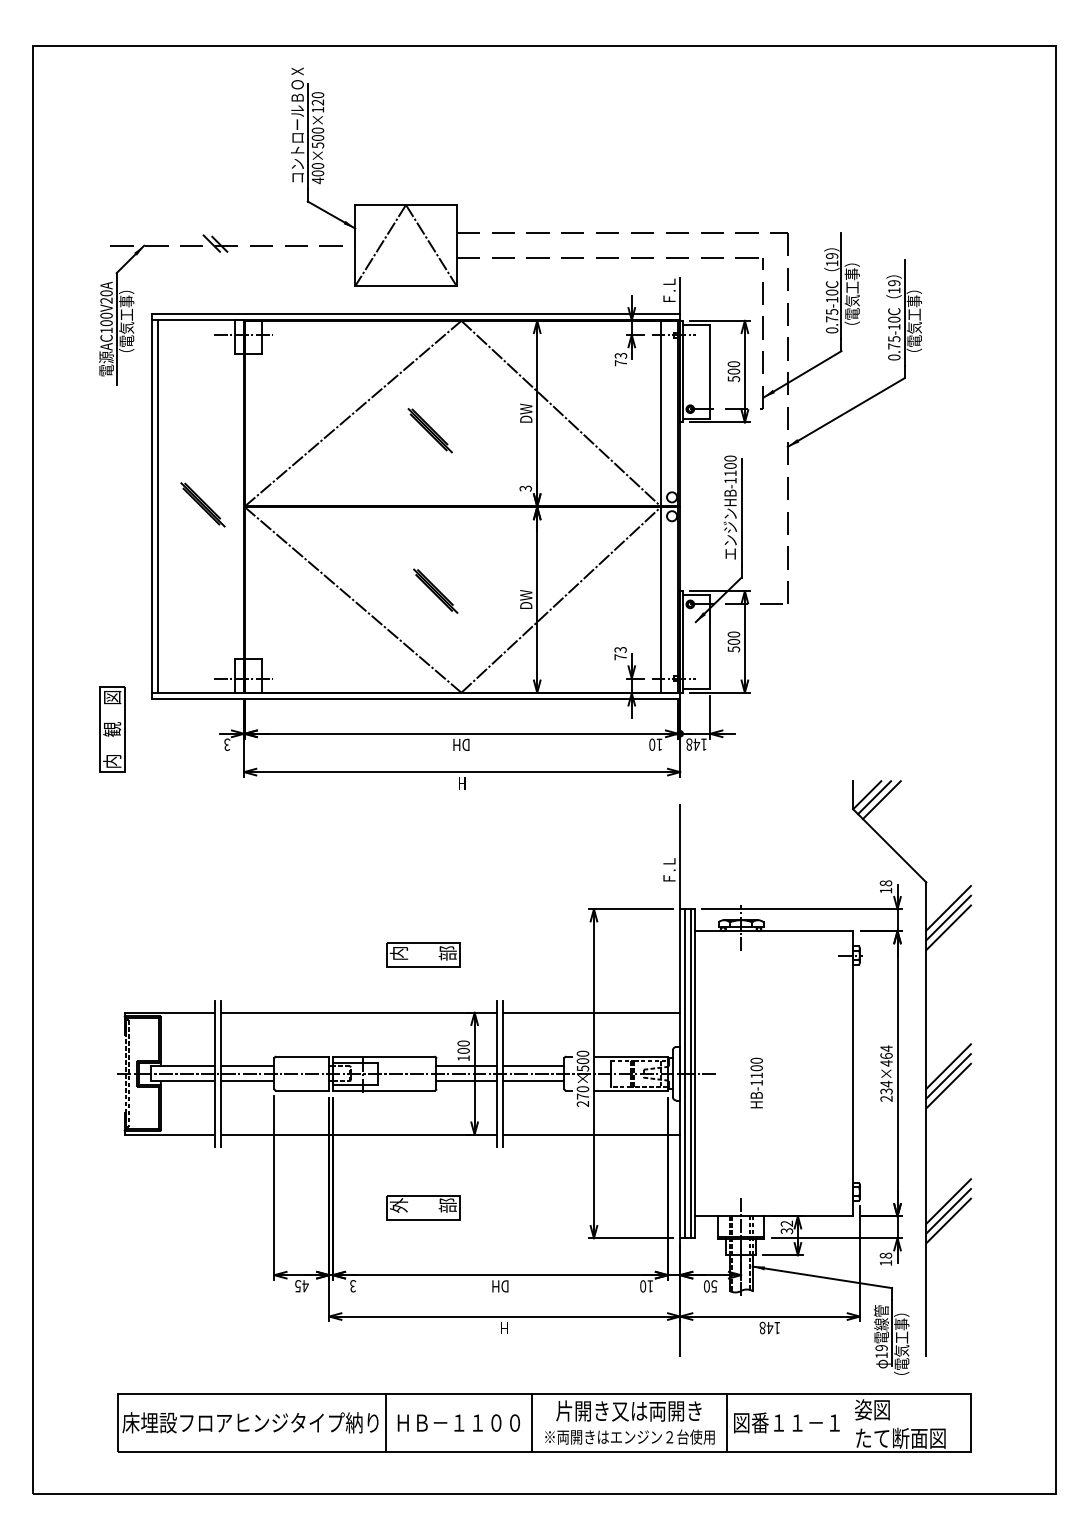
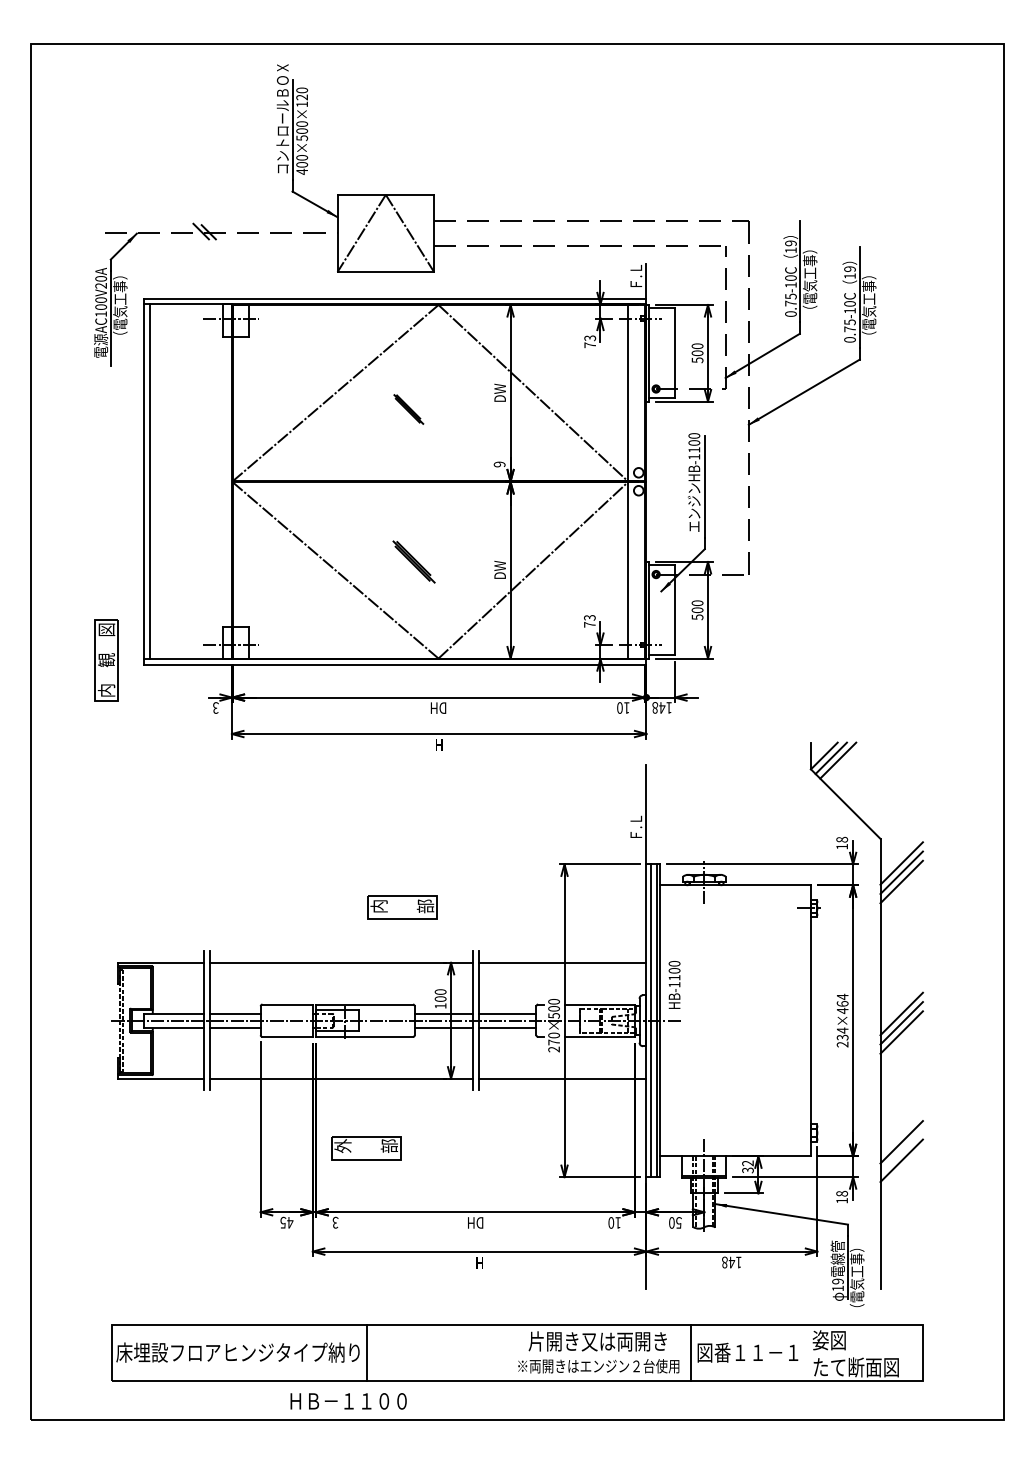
part: (429, 430) -> (408, 409), size x0.7
text: (525, 488) -> (499, 464), 3 -> 9
part: (202, 504) -> (192, 479), removed
part: (112, 729) -> (106, 660), moved
text: (756, 1082) -> (674, 984), moved
part: (423, 1207) -> (366, 1147), moved
line: (948, 1210) -> (901, 1150), removed
text: (458, 1422) -> (348, 1400), moved
line: (532, 1422) -> (506, 1352), removed

